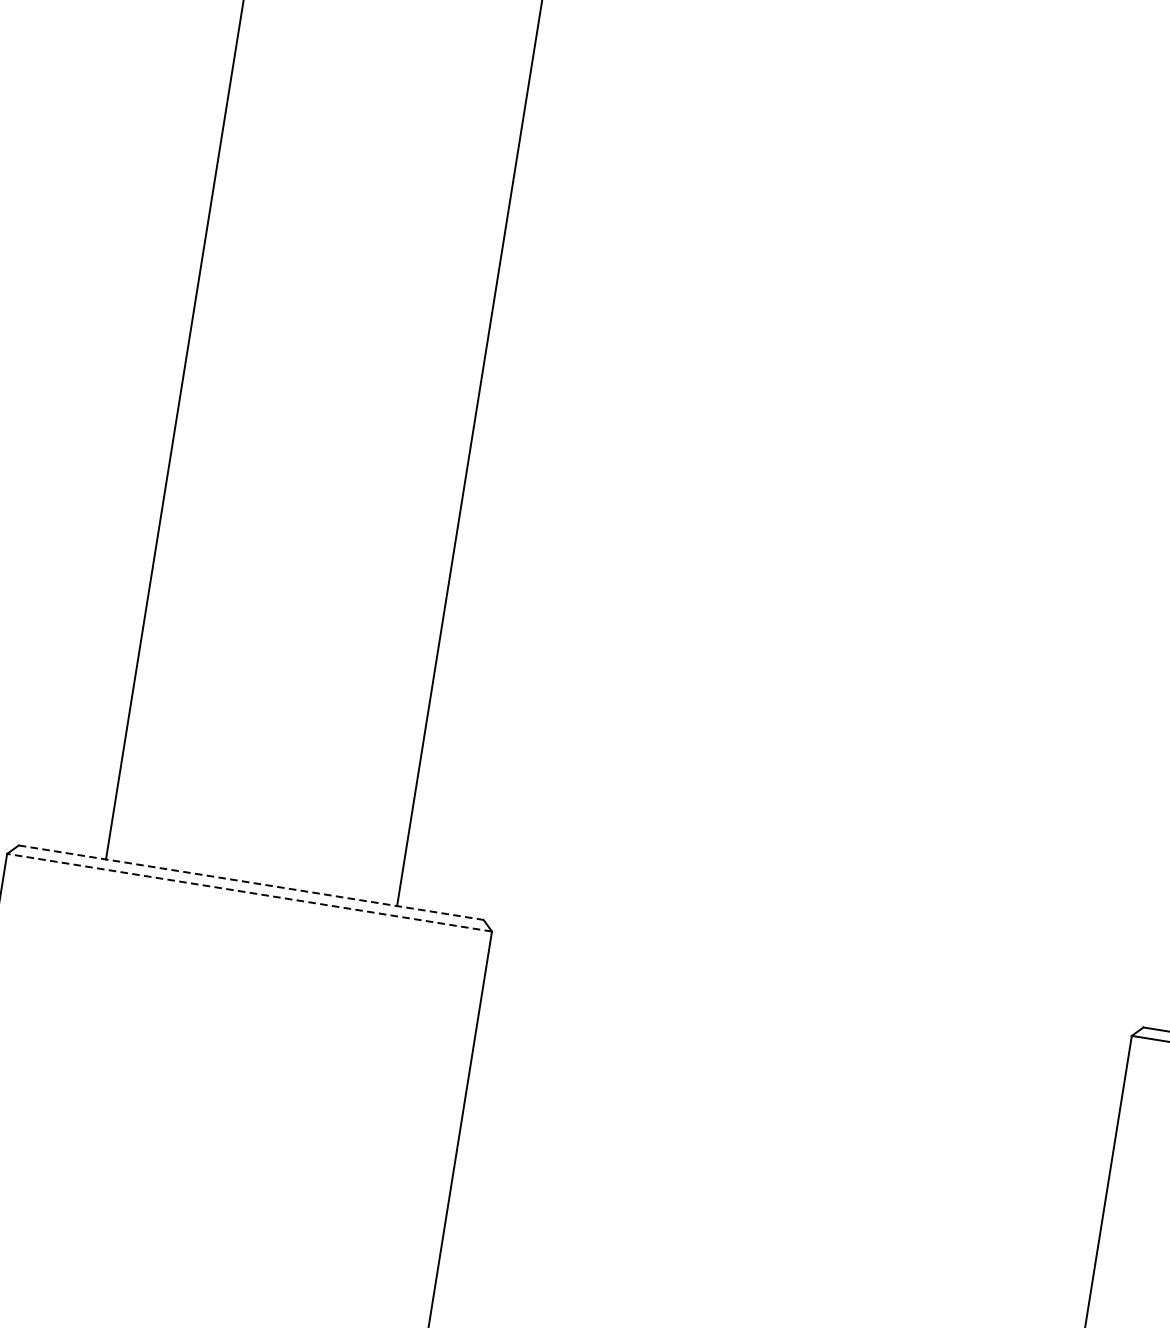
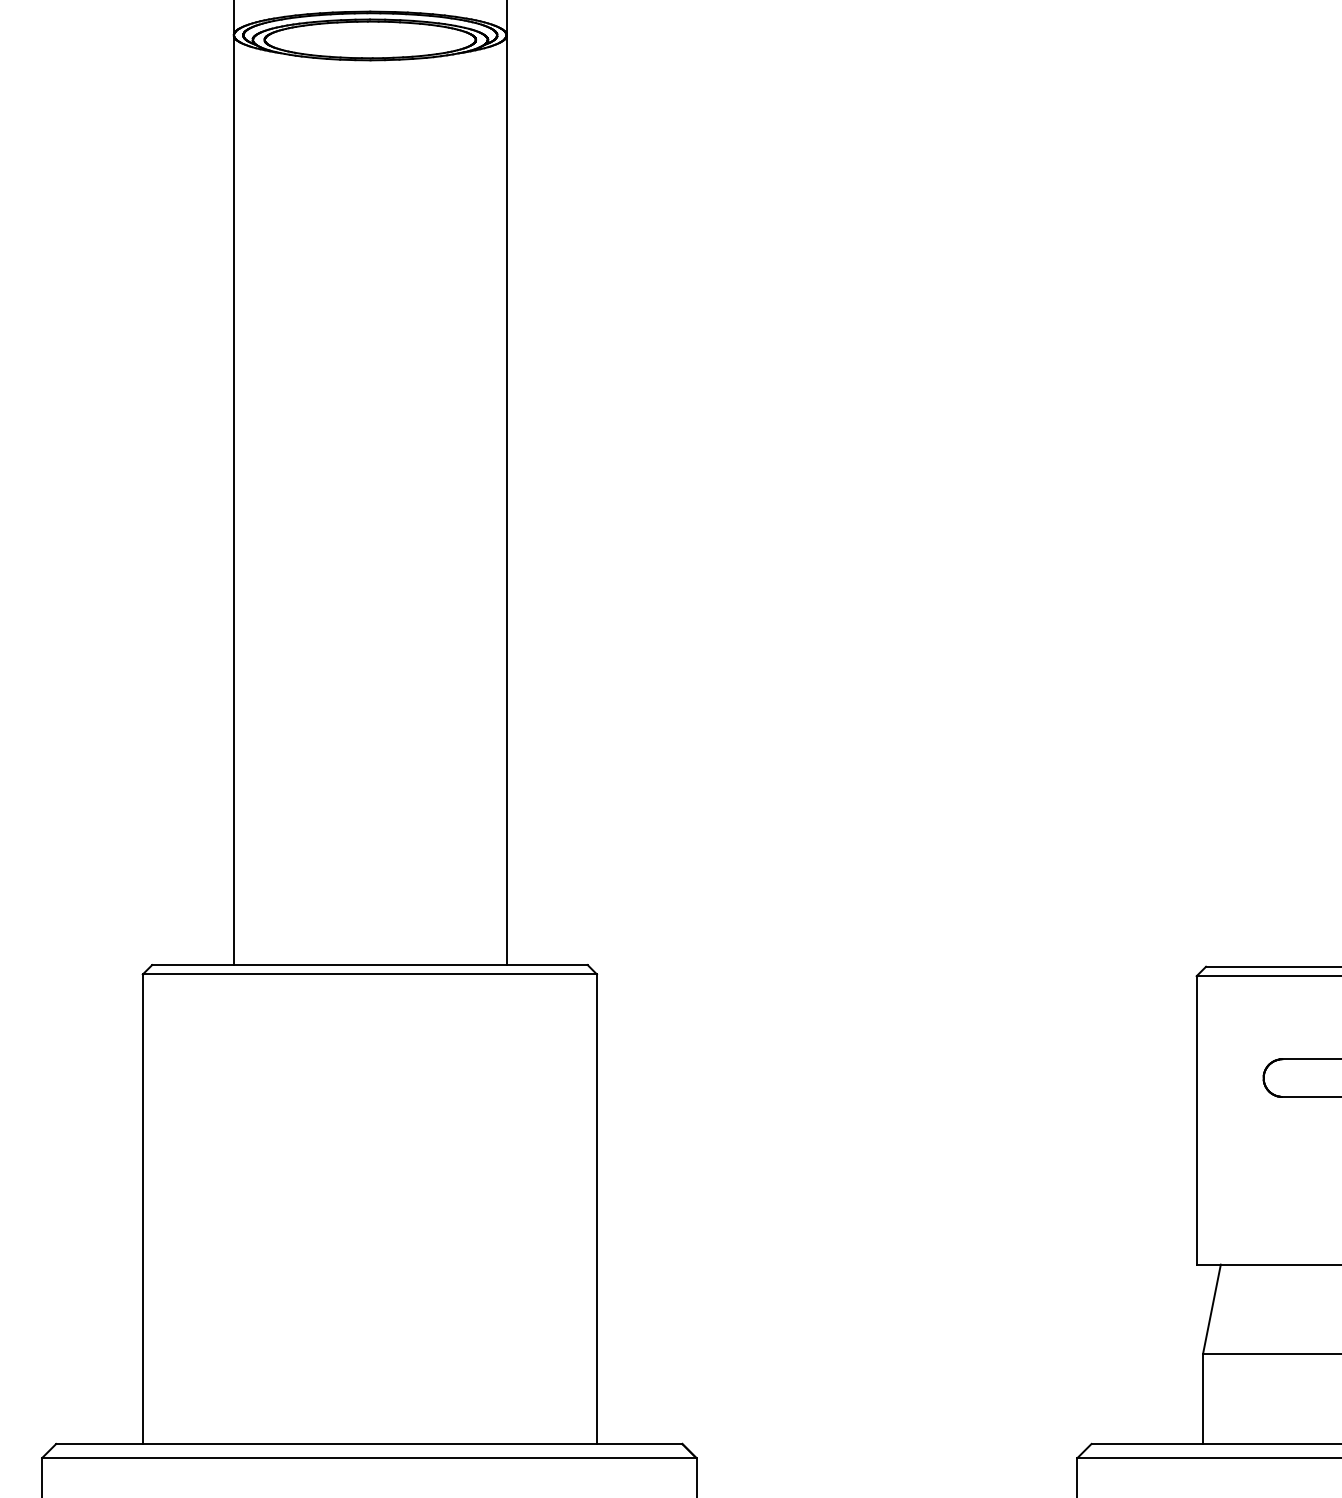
line: (250, 883) -> (369, 965), dashed -> solid
line: (249, 892) -> (369, 974), dashed -> solid

